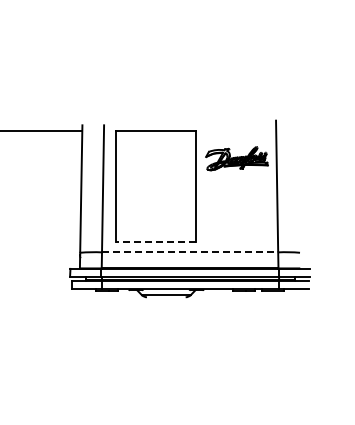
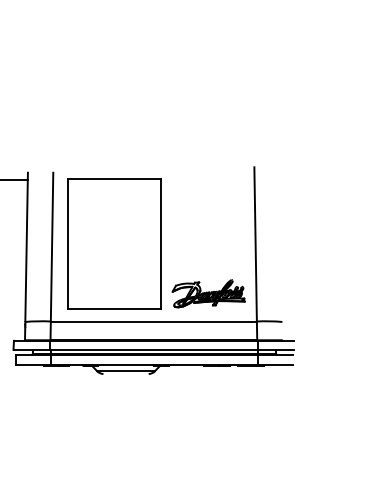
part: (236, 158) -> (208, 293), moved
line: (155, 241) -> (113, 308), dashed -> solid
line: (190, 252) -> (154, 321), dashed -> solid

